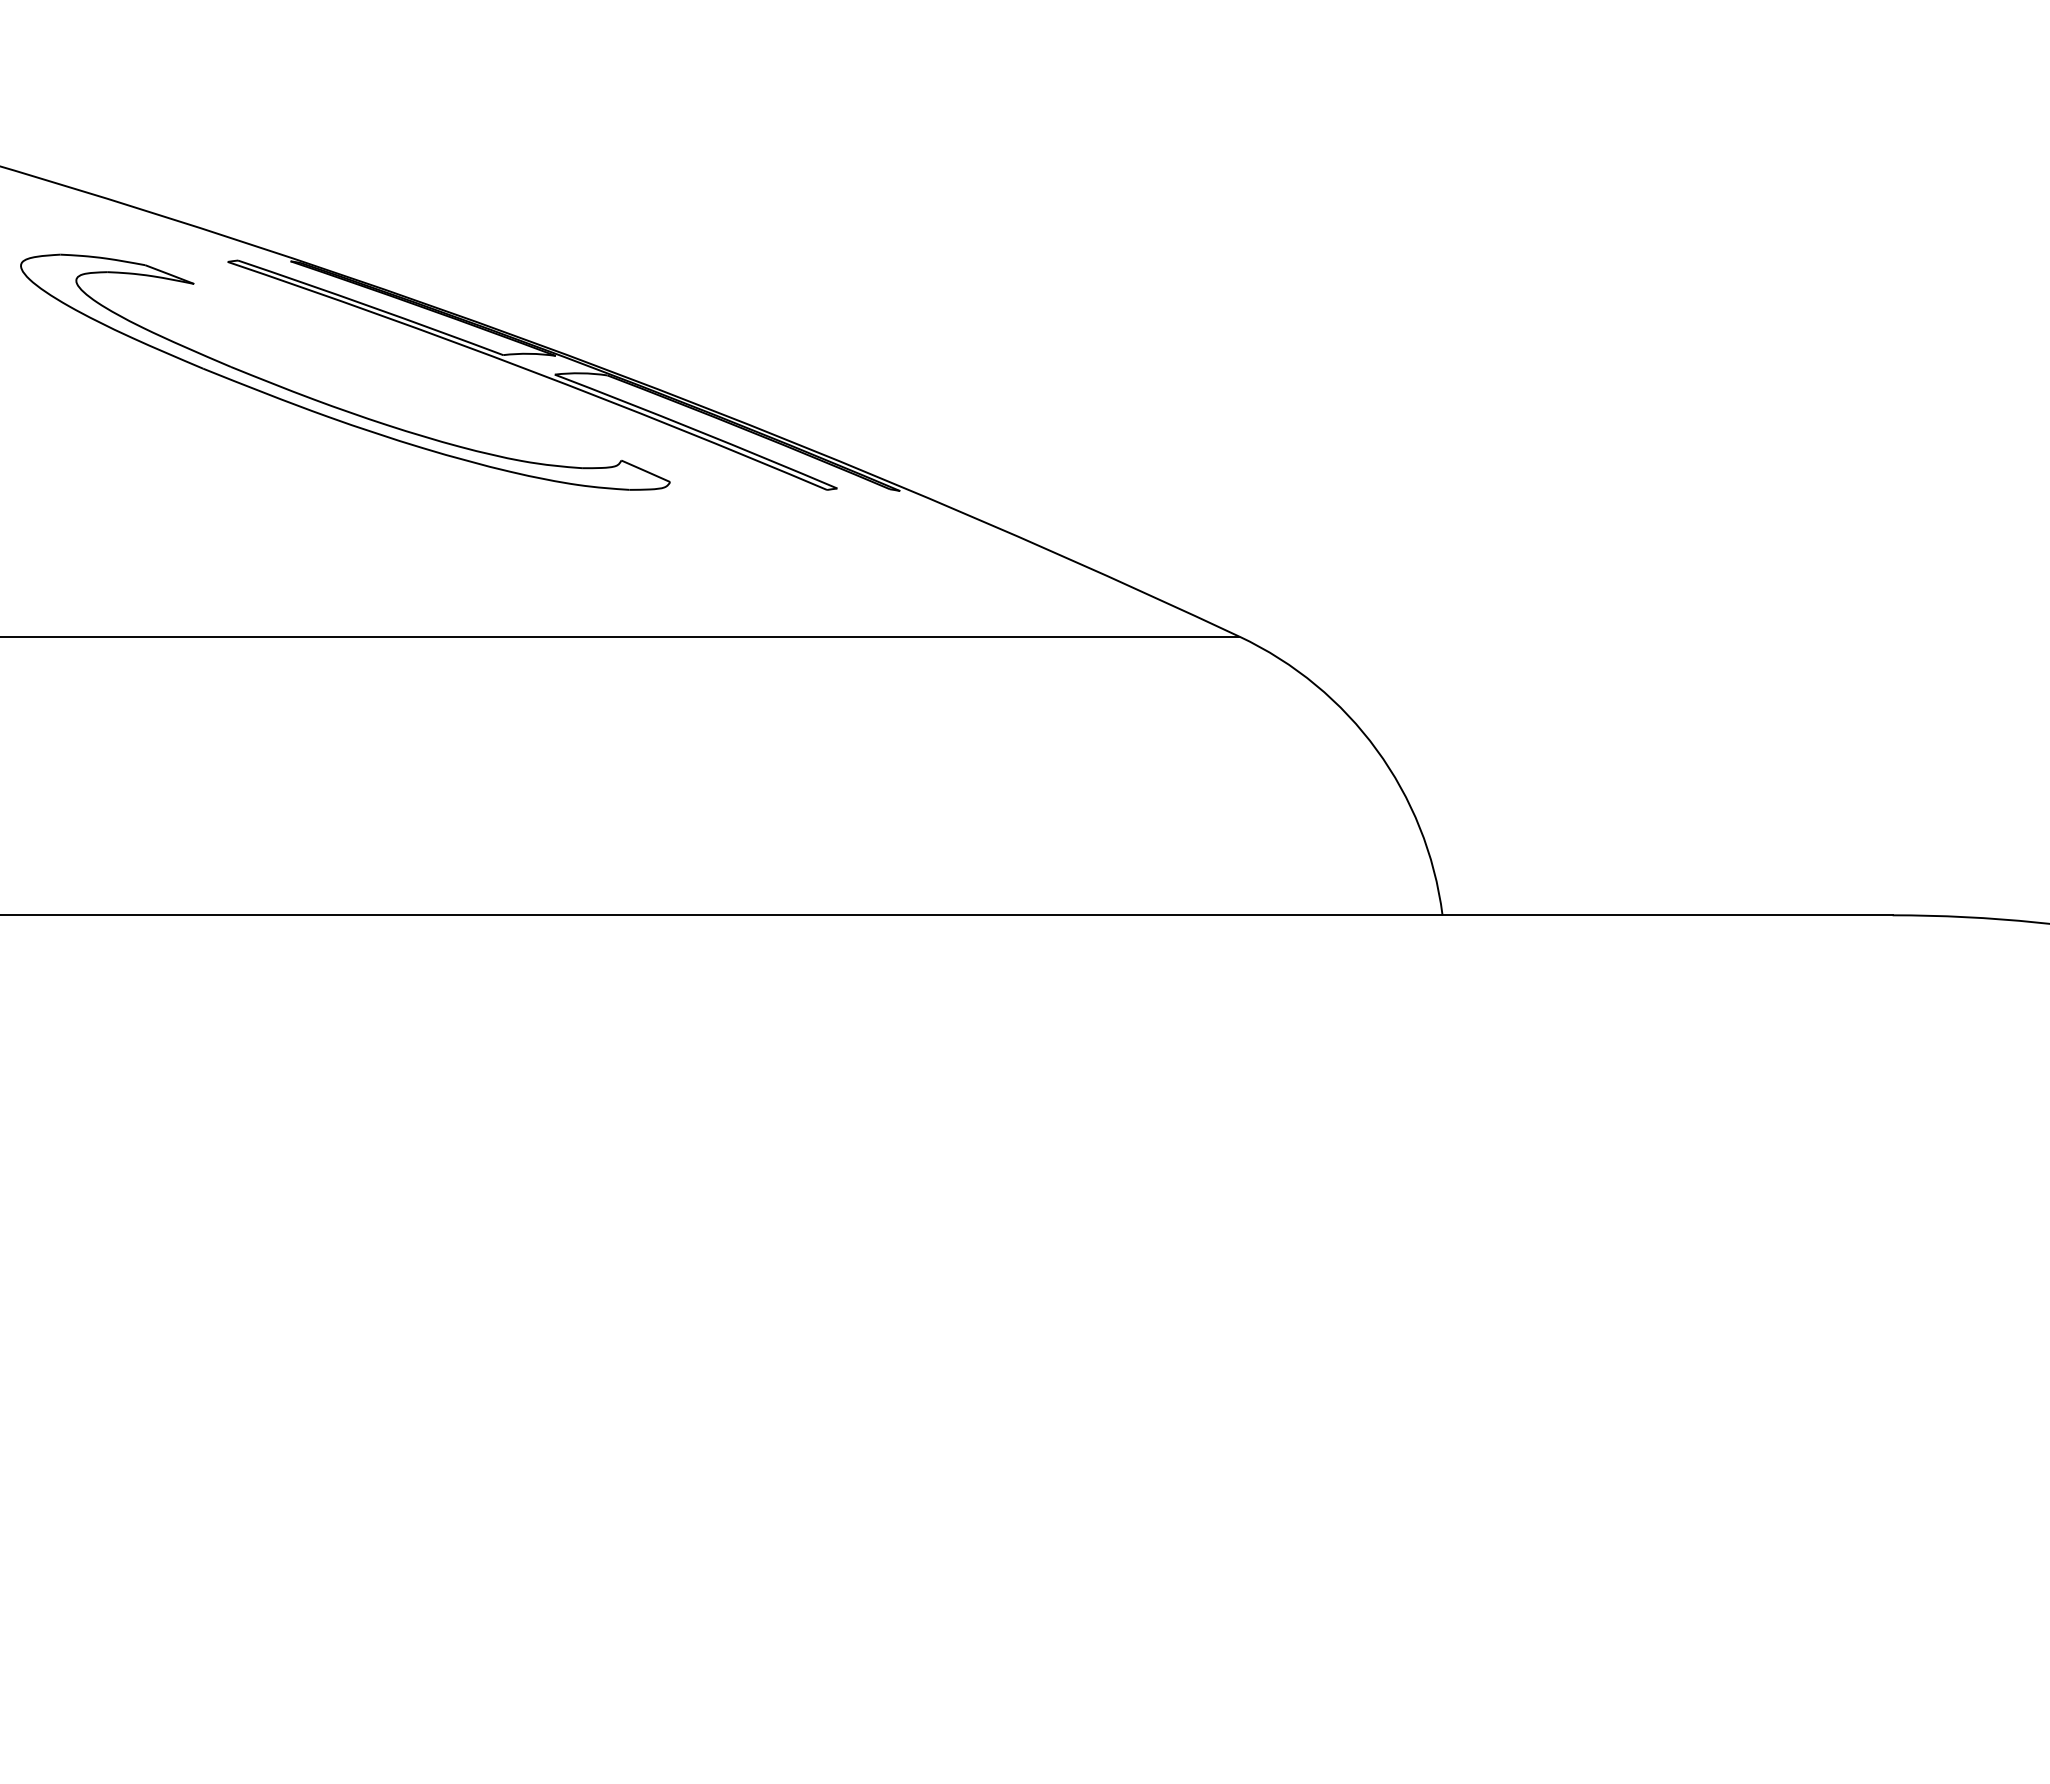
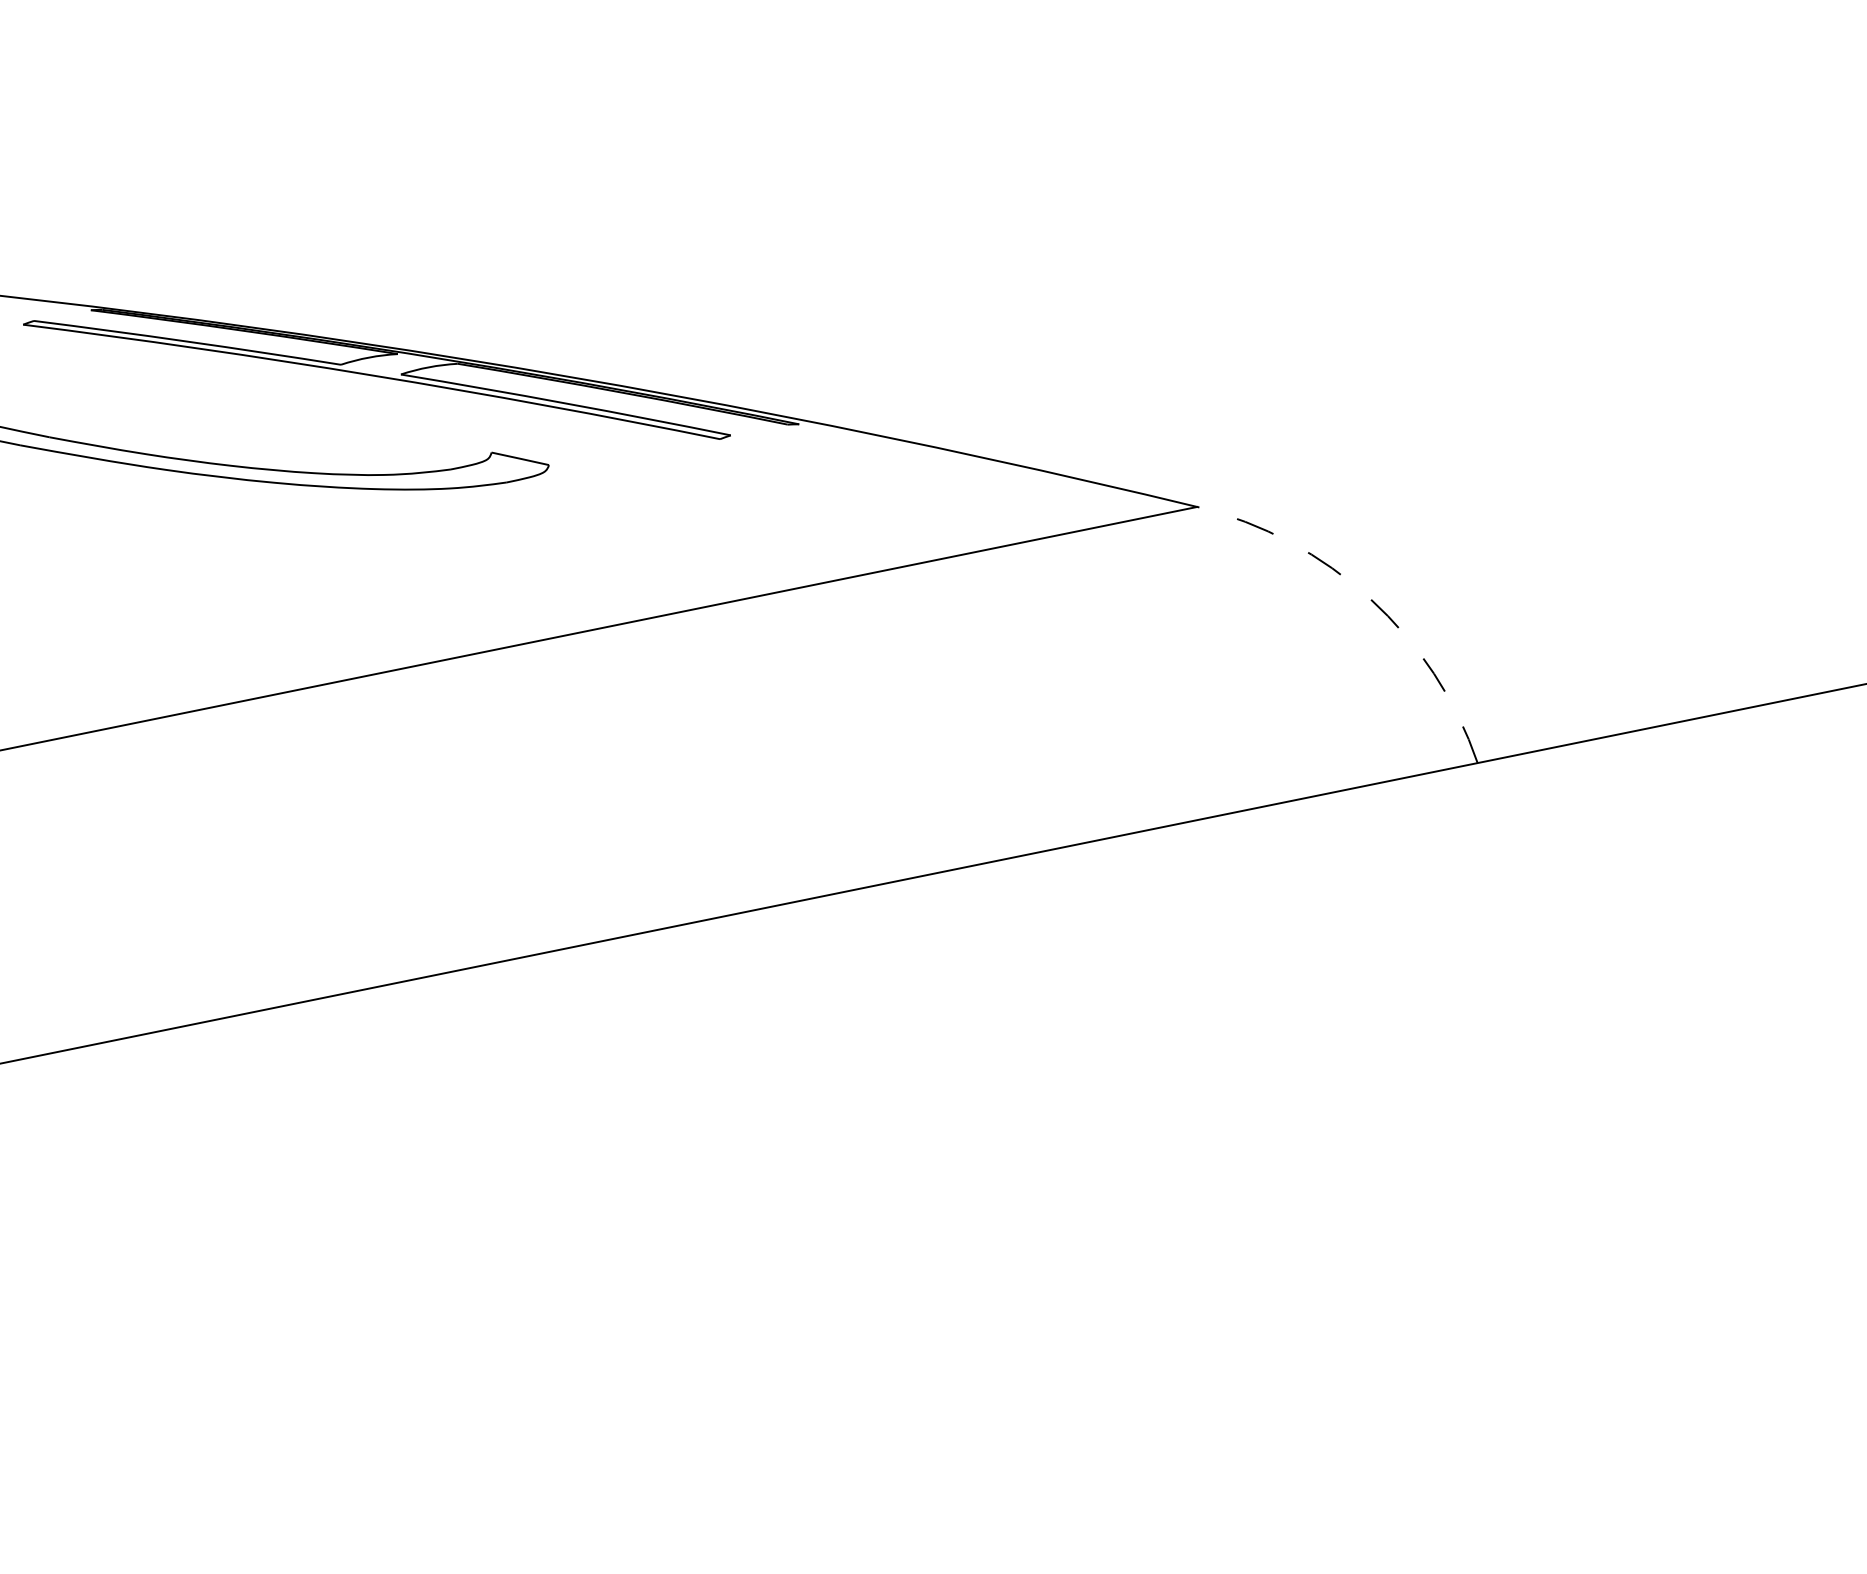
arc: (1376, 749) -> (1369, 598), solid -> dashed

